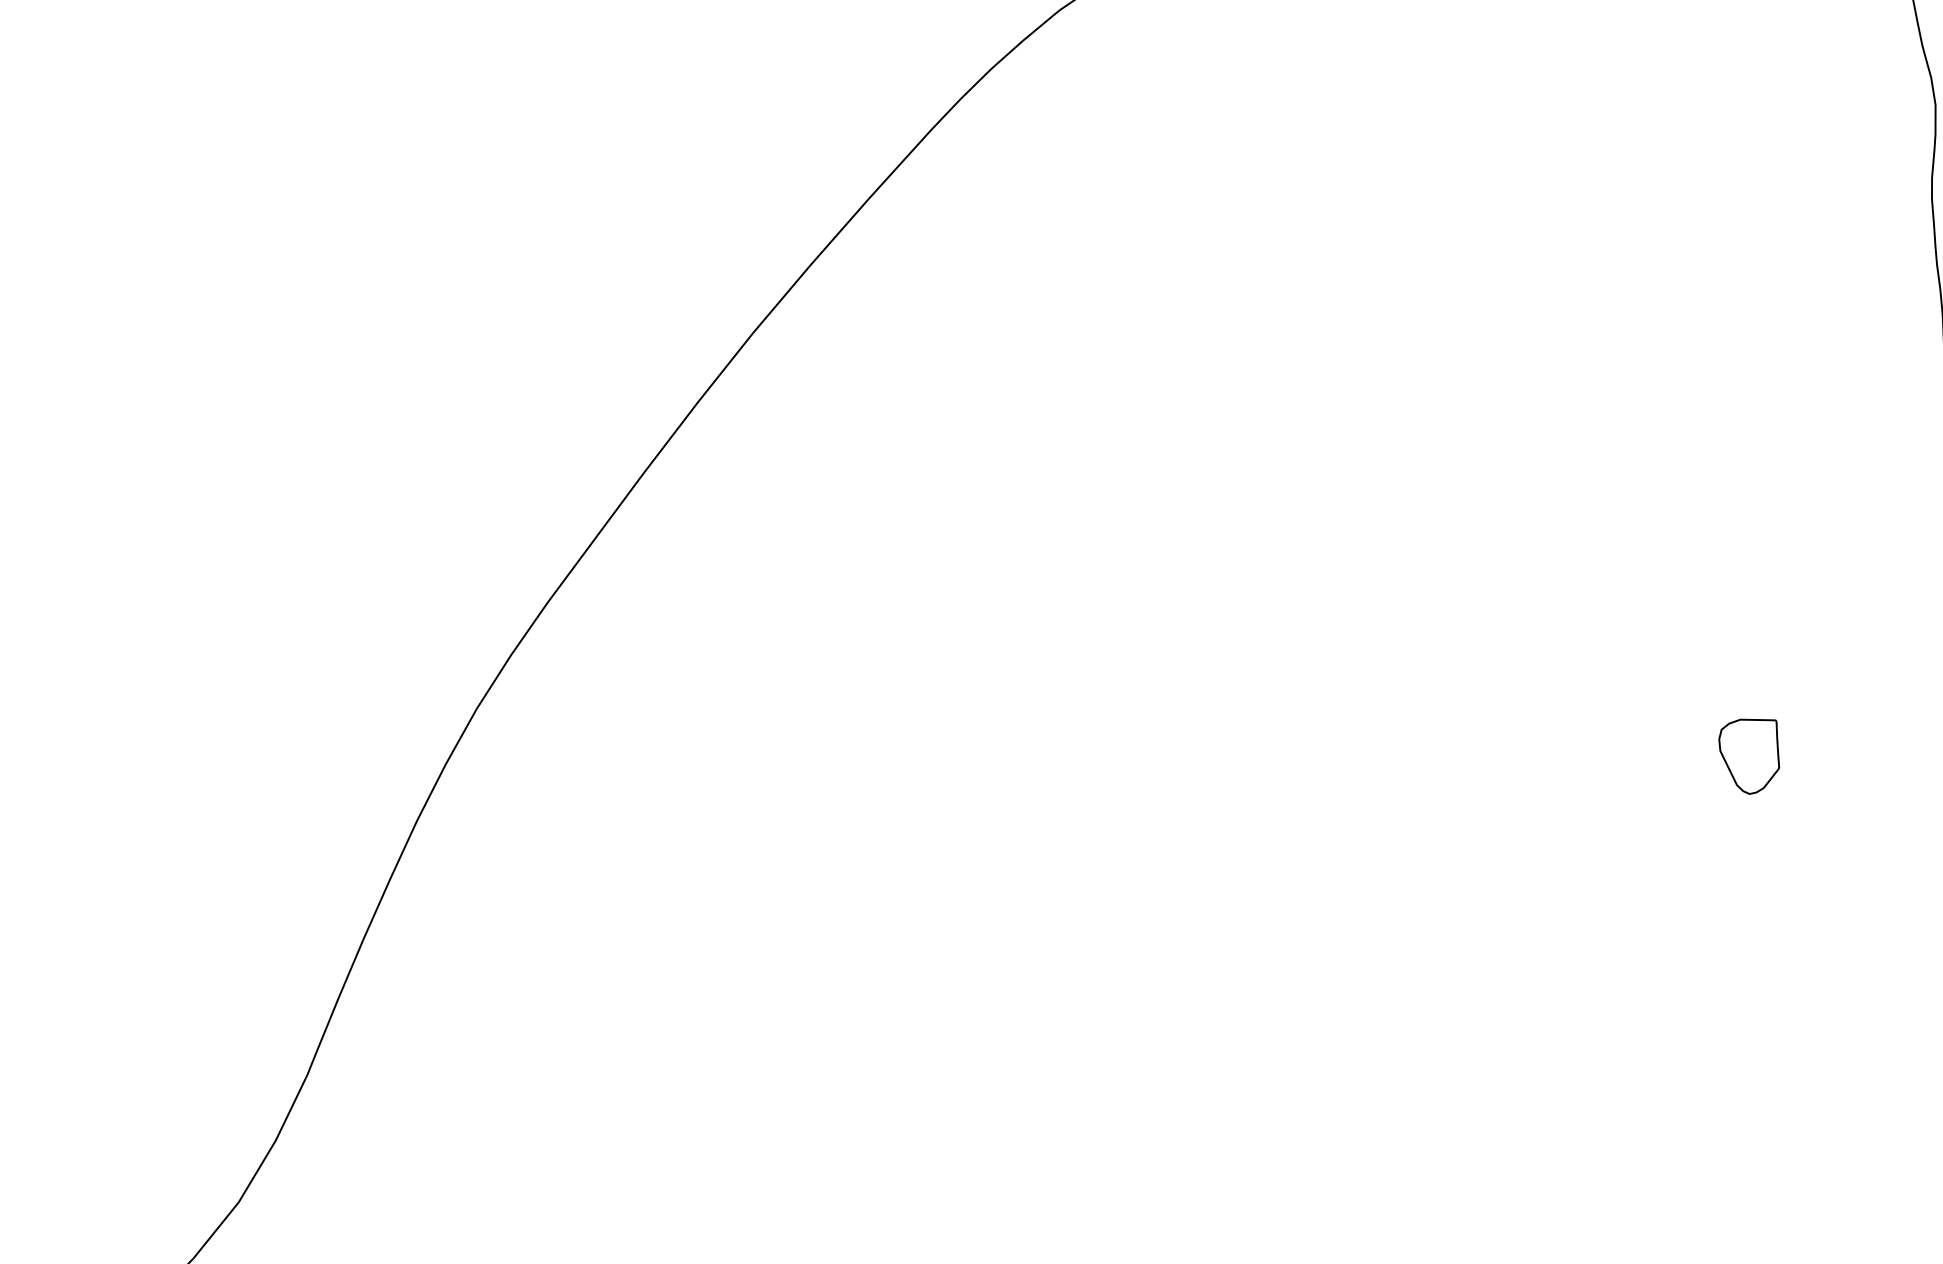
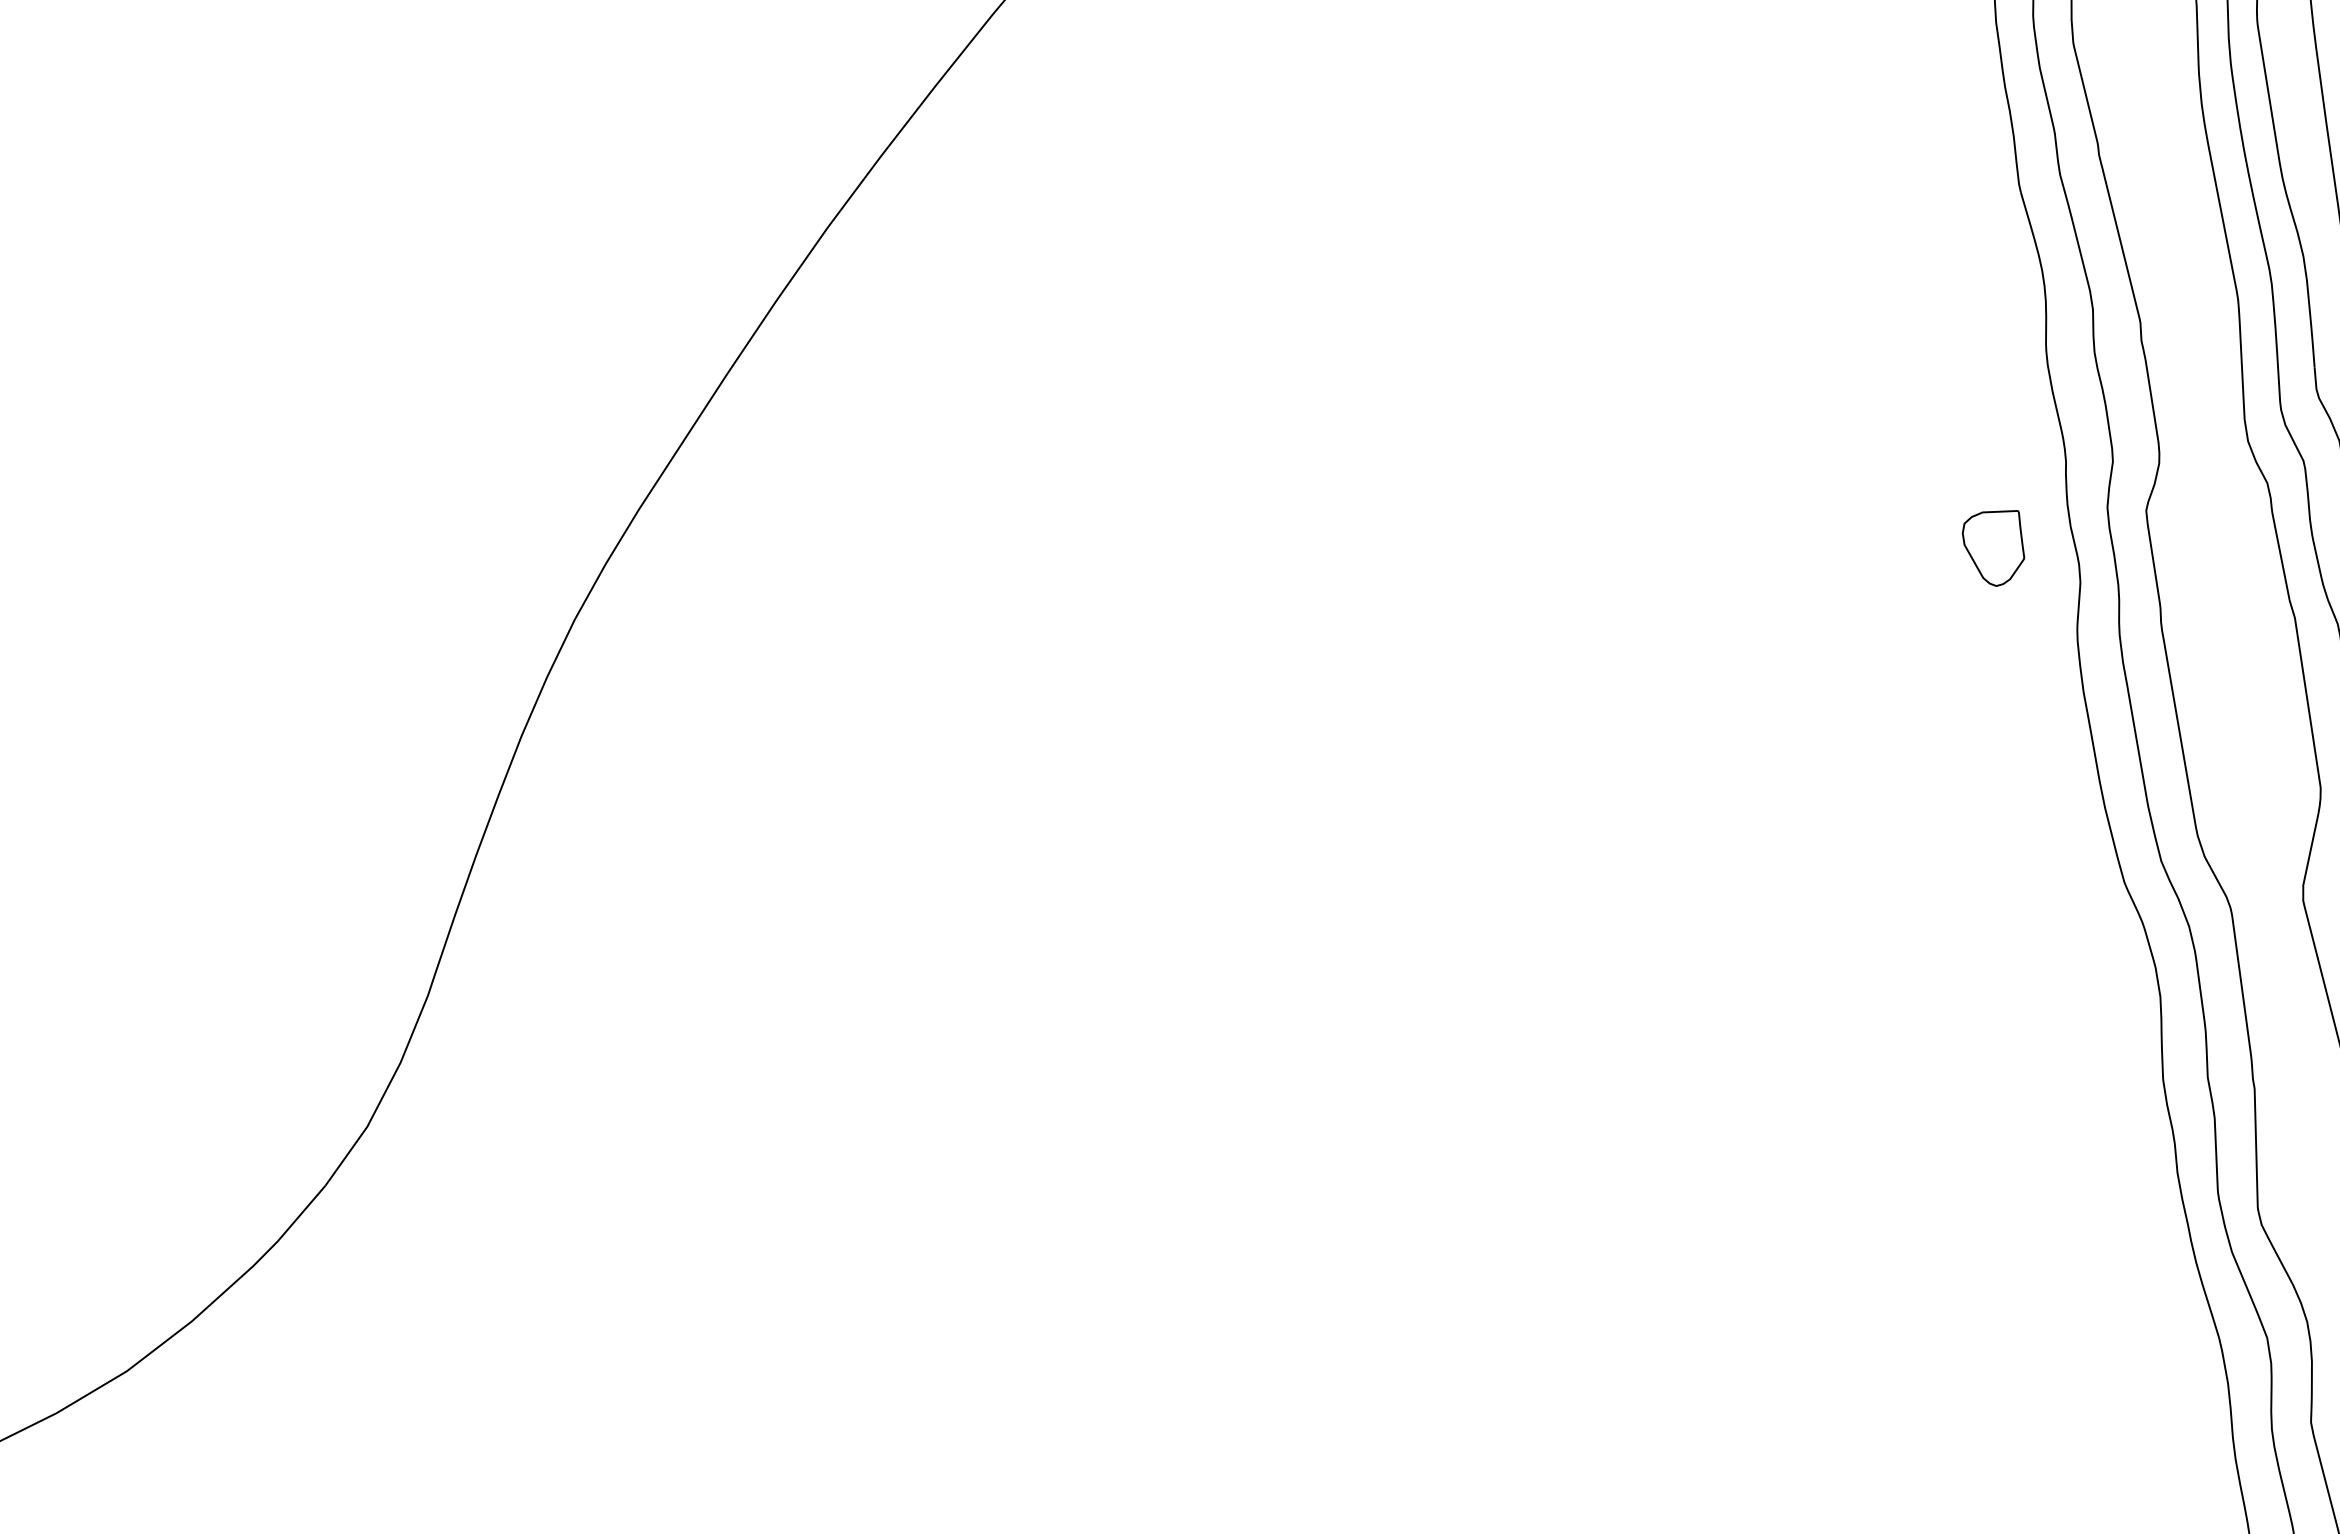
part: (1749, 756) -> (1993, 548), moved

